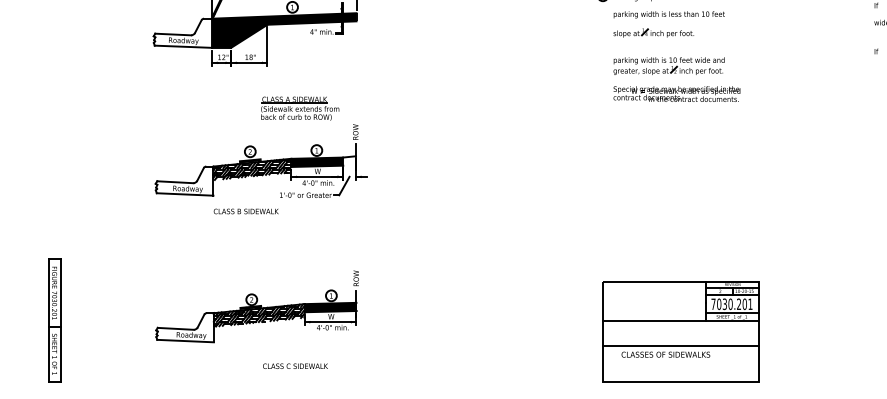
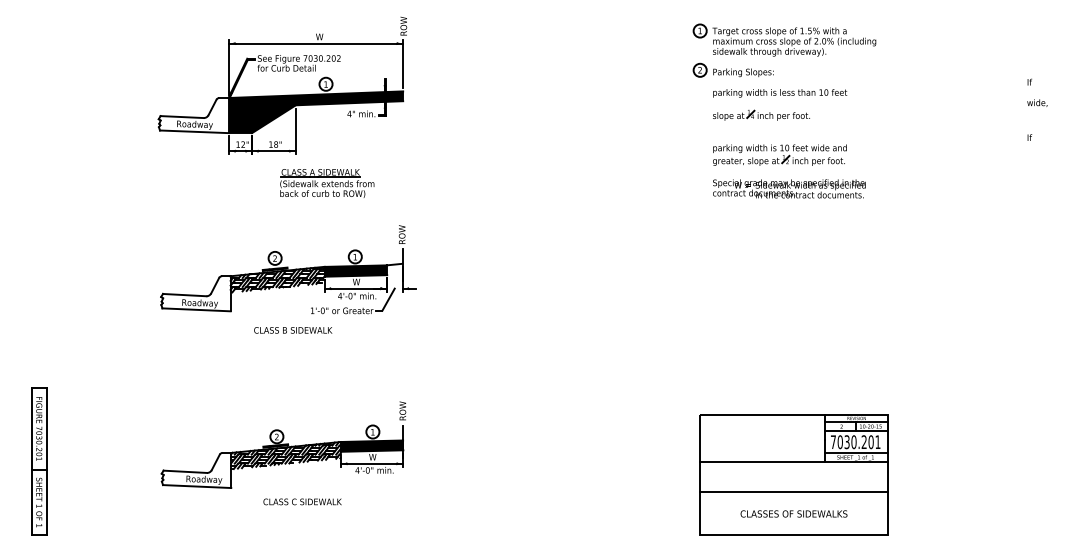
part: (300, 108) -> (327, 183), moved
text: (246, 211) -> (293, 330), moved
text: (665, 354) -> (793, 513), moved
text: (295, 365) -> (302, 501), moved

